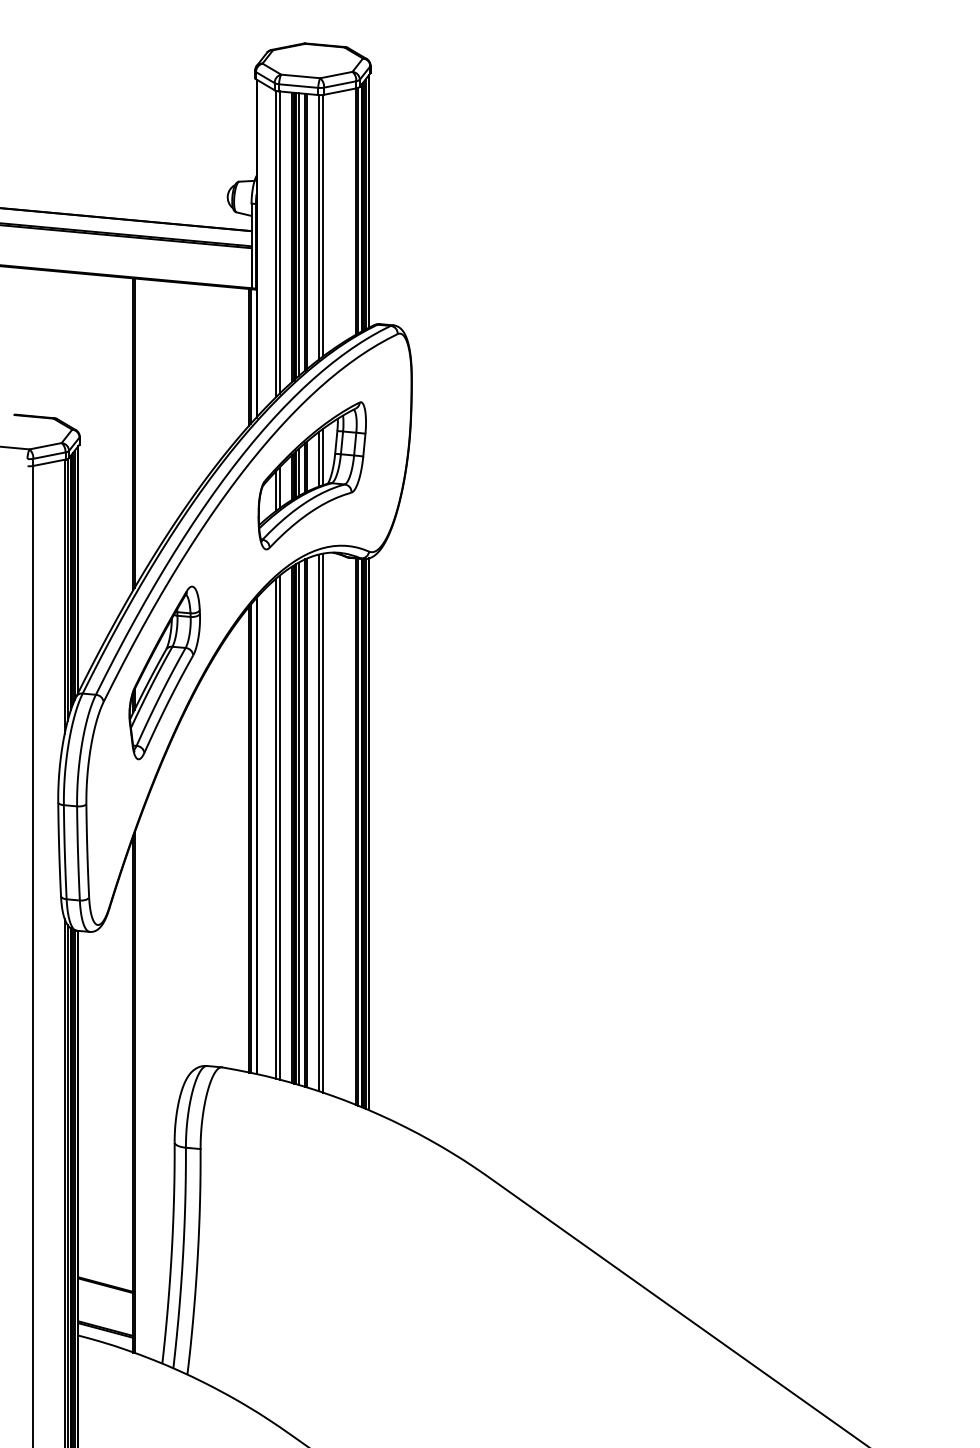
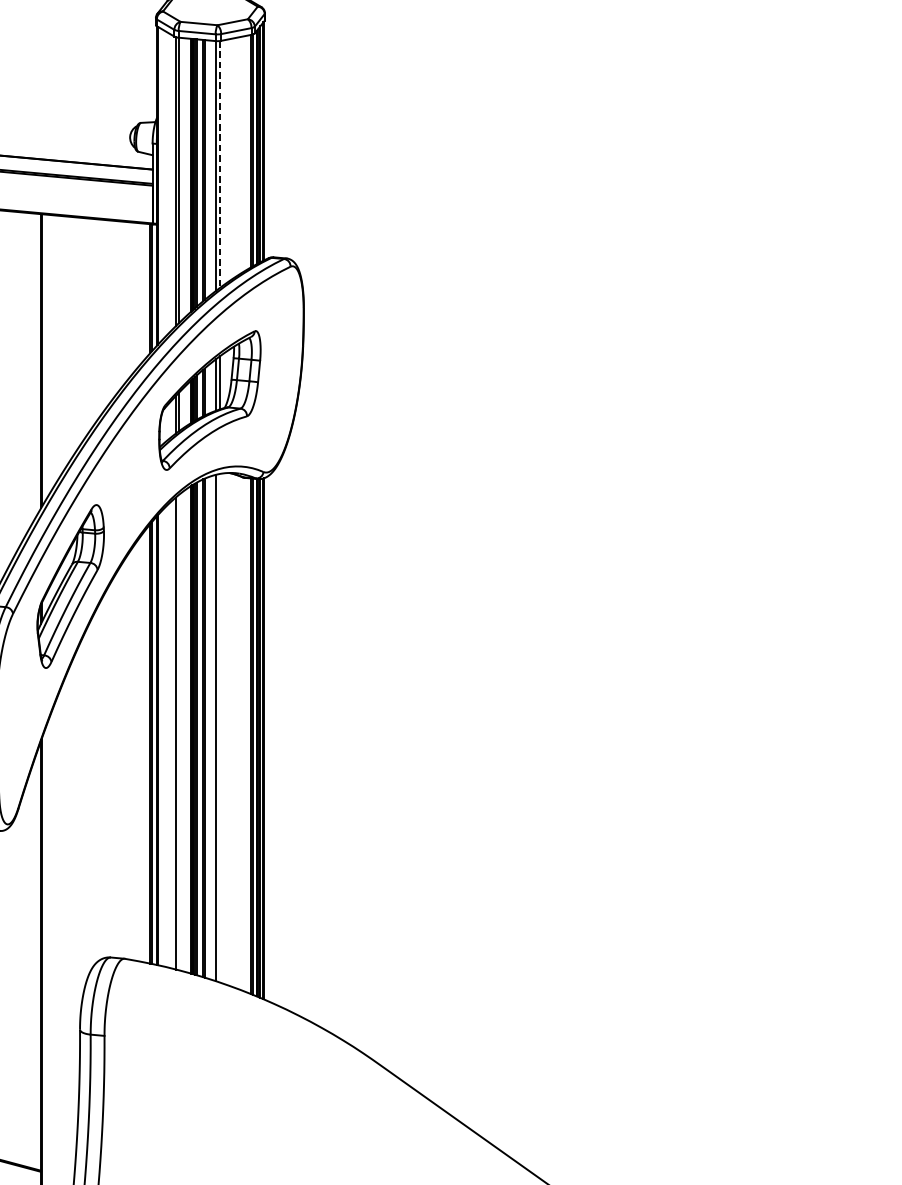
line: (323, 225) -> (220, 164), solid -> dashed
line: (323, 822) -> (220, 727), removed
line: (279, 827) -> (178, 732), removed

